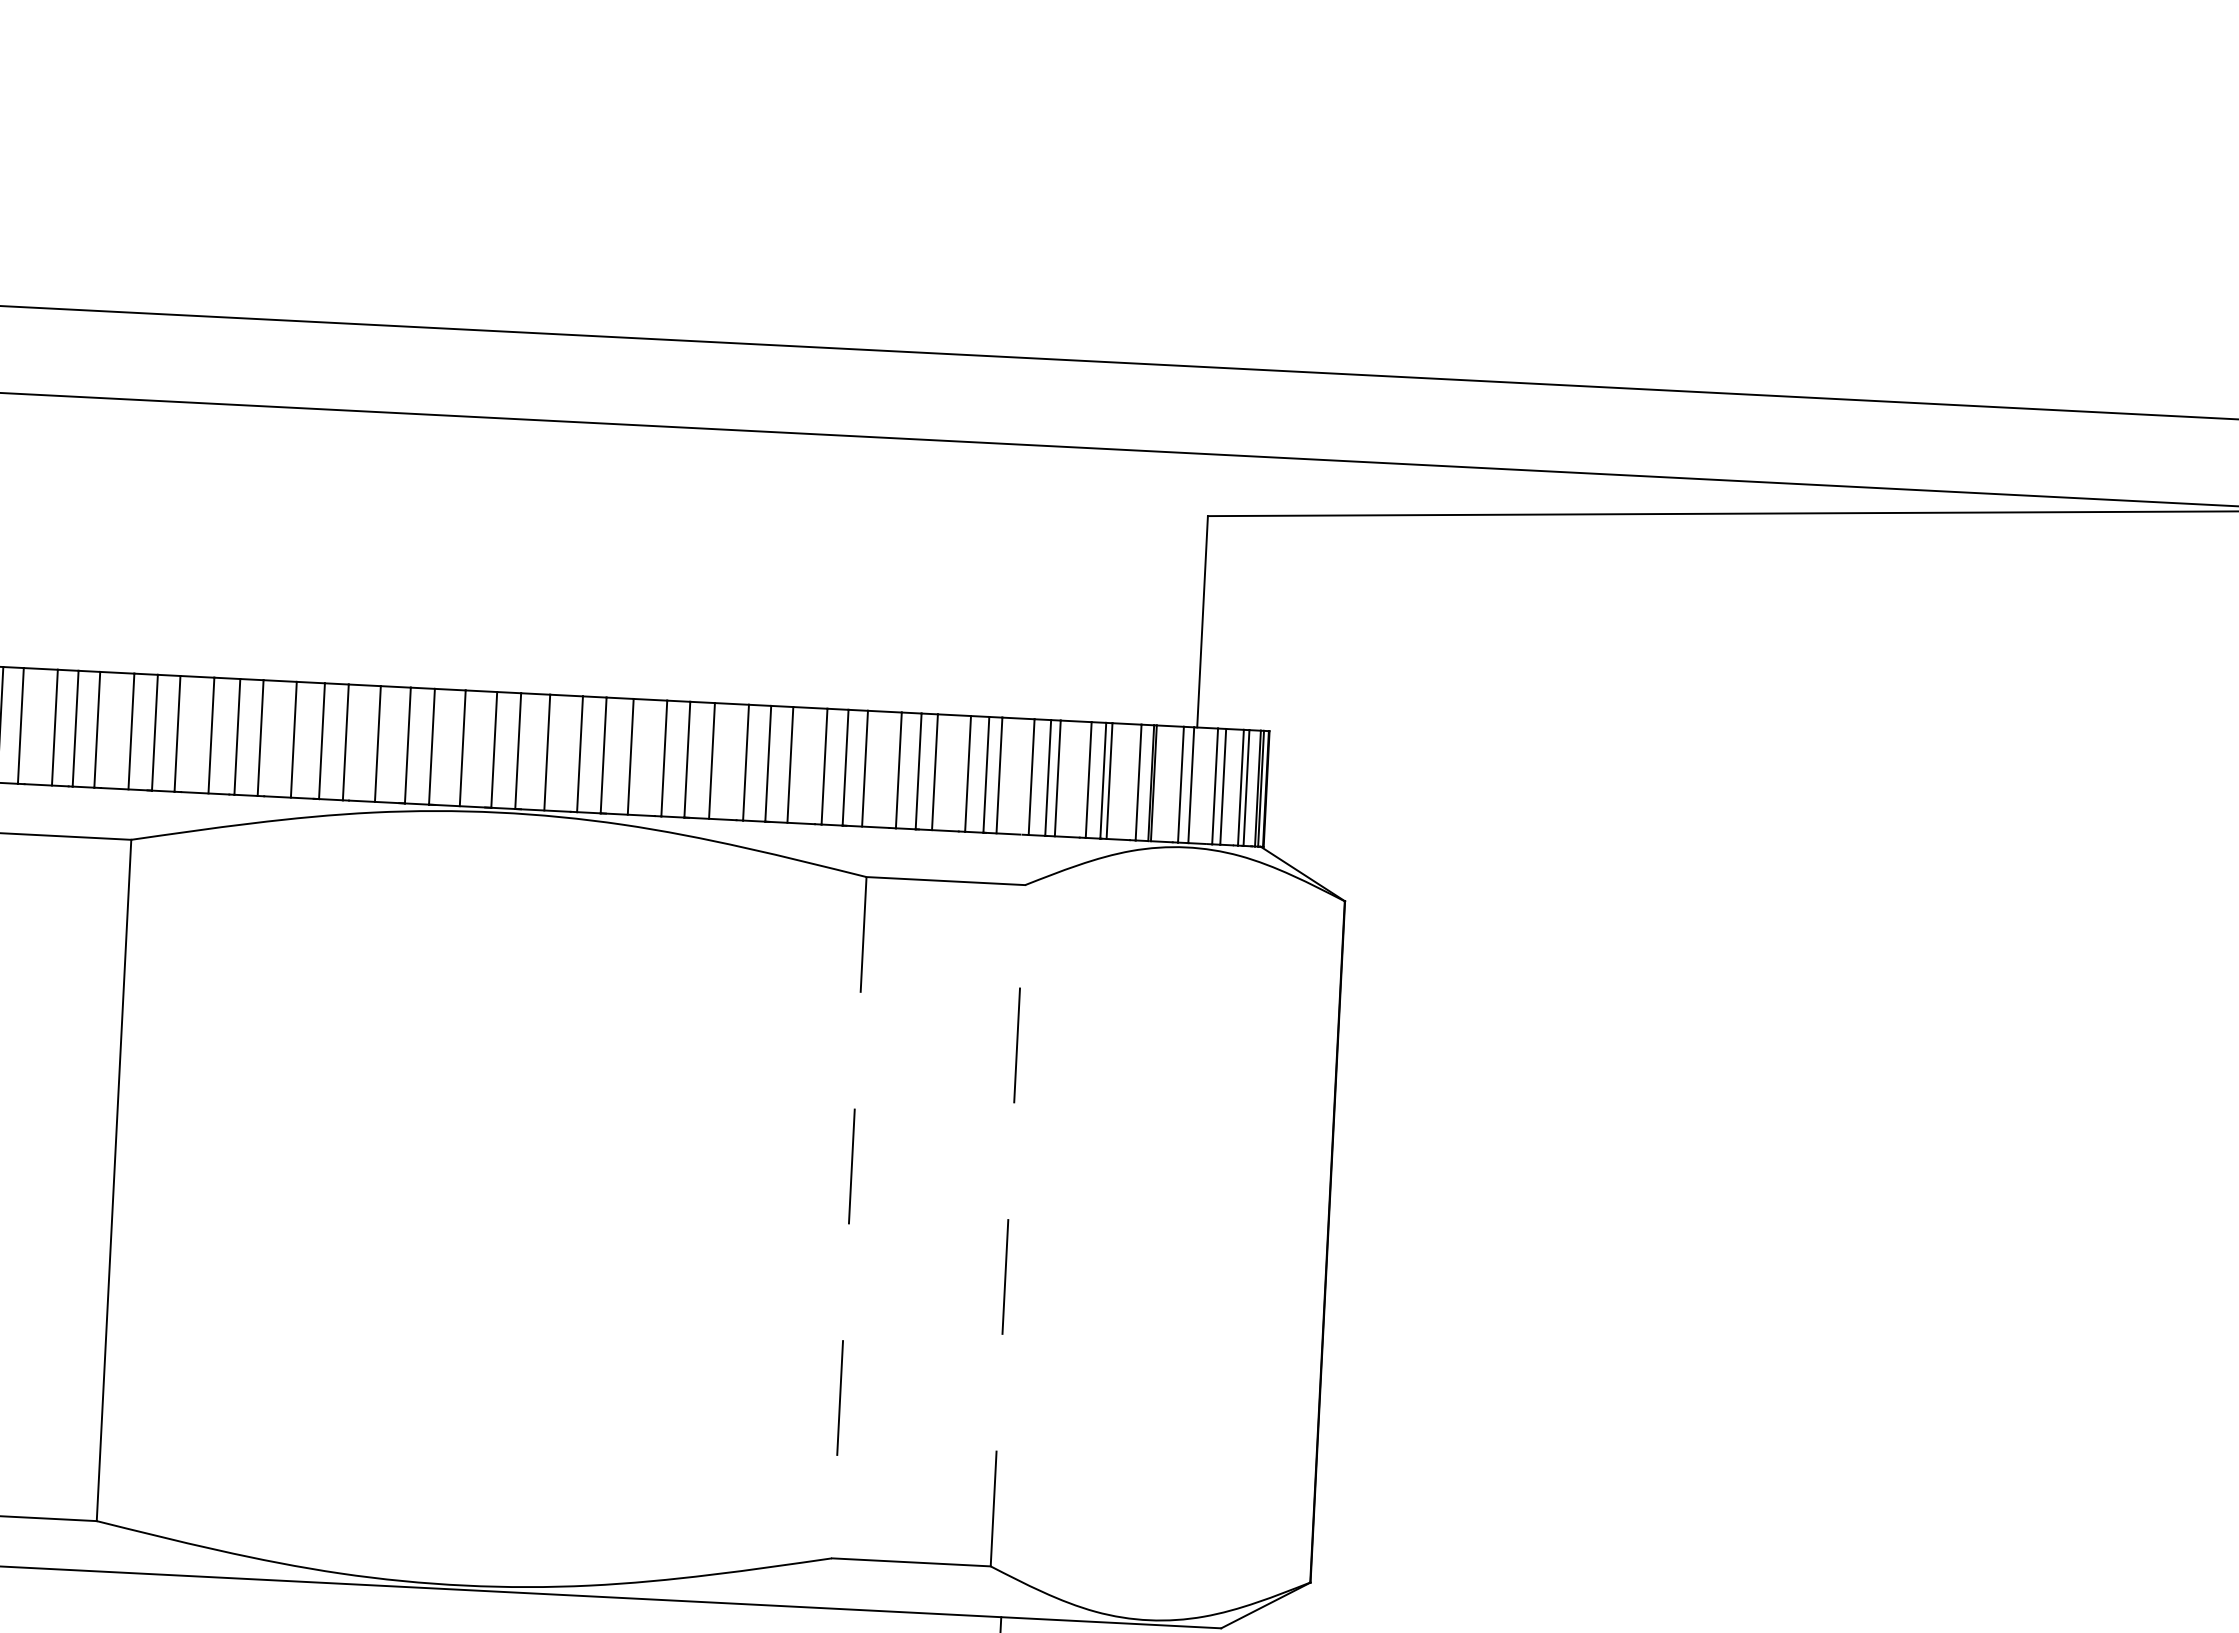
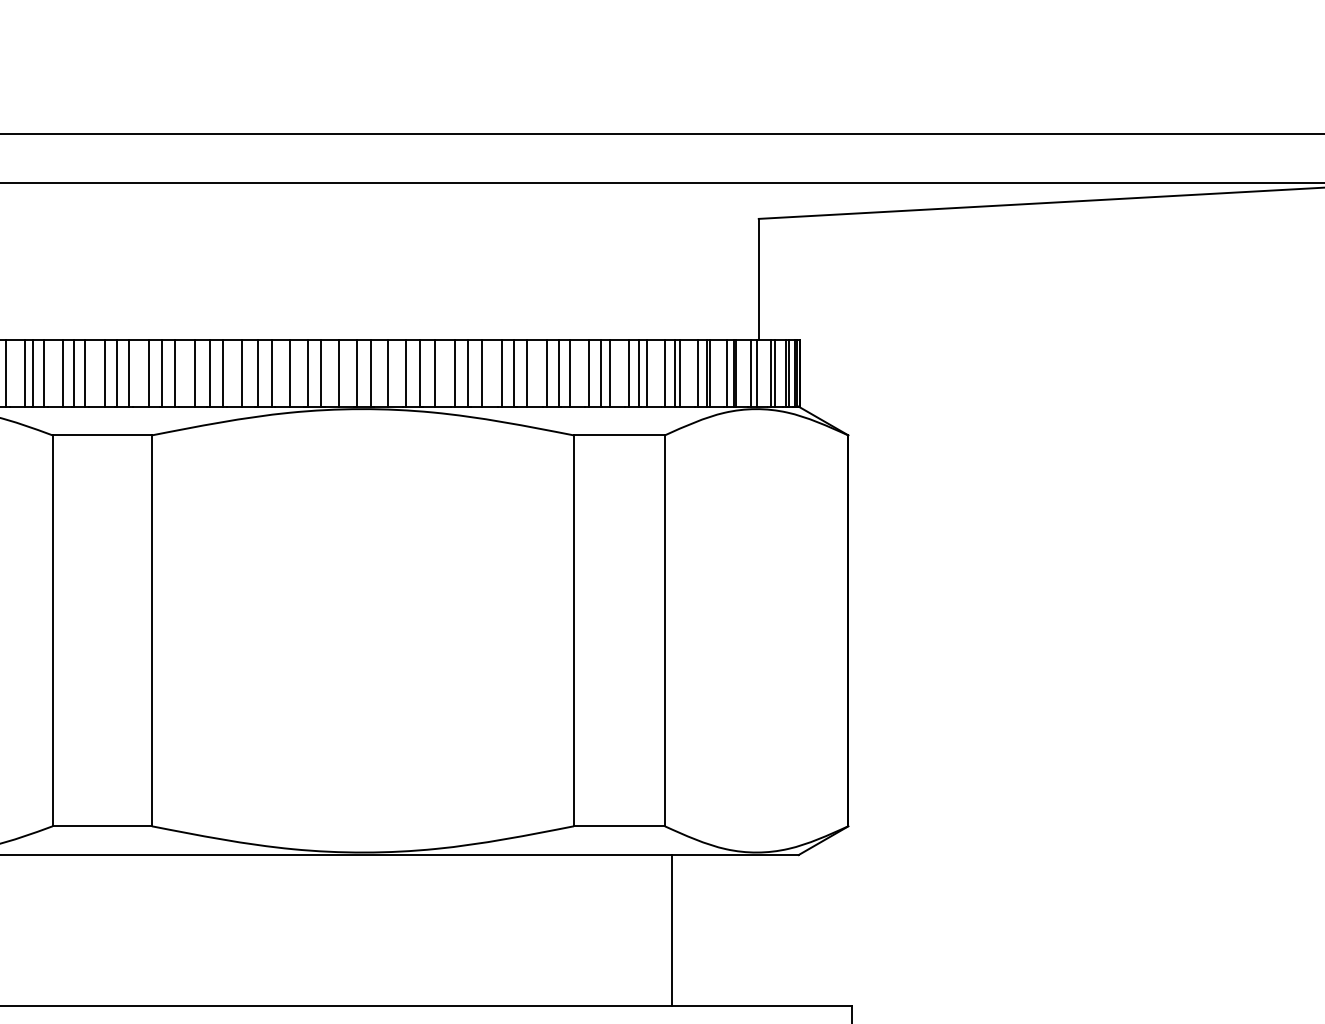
line: (848, 1218) -> (573, 631), dashed -> solid
line: (1007, 1225) -> (664, 630), dashed -> solid

